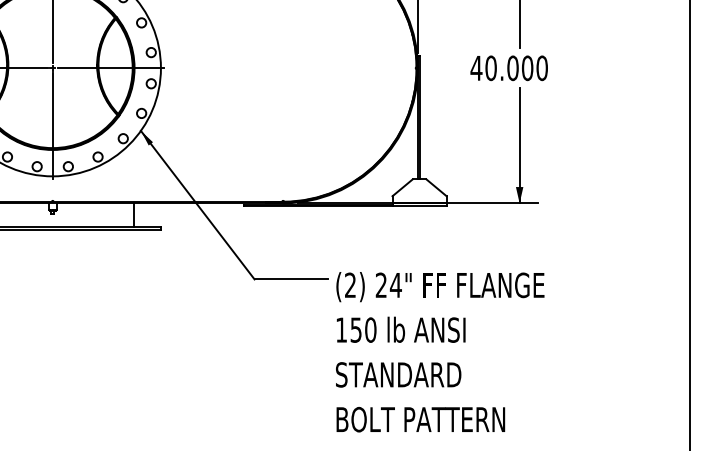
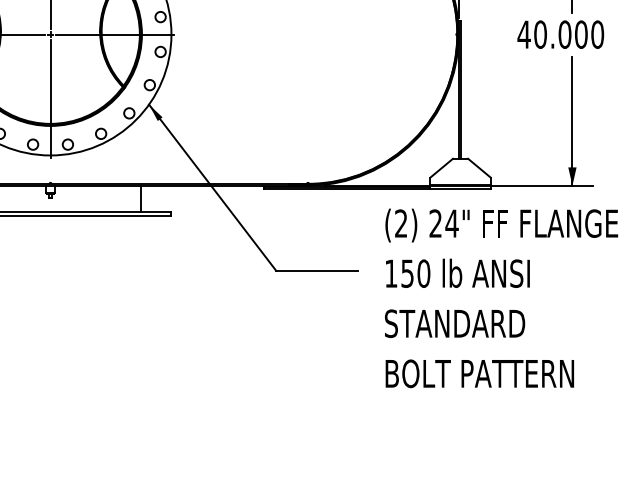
text: (440, 352) -> (501, 298), moved

